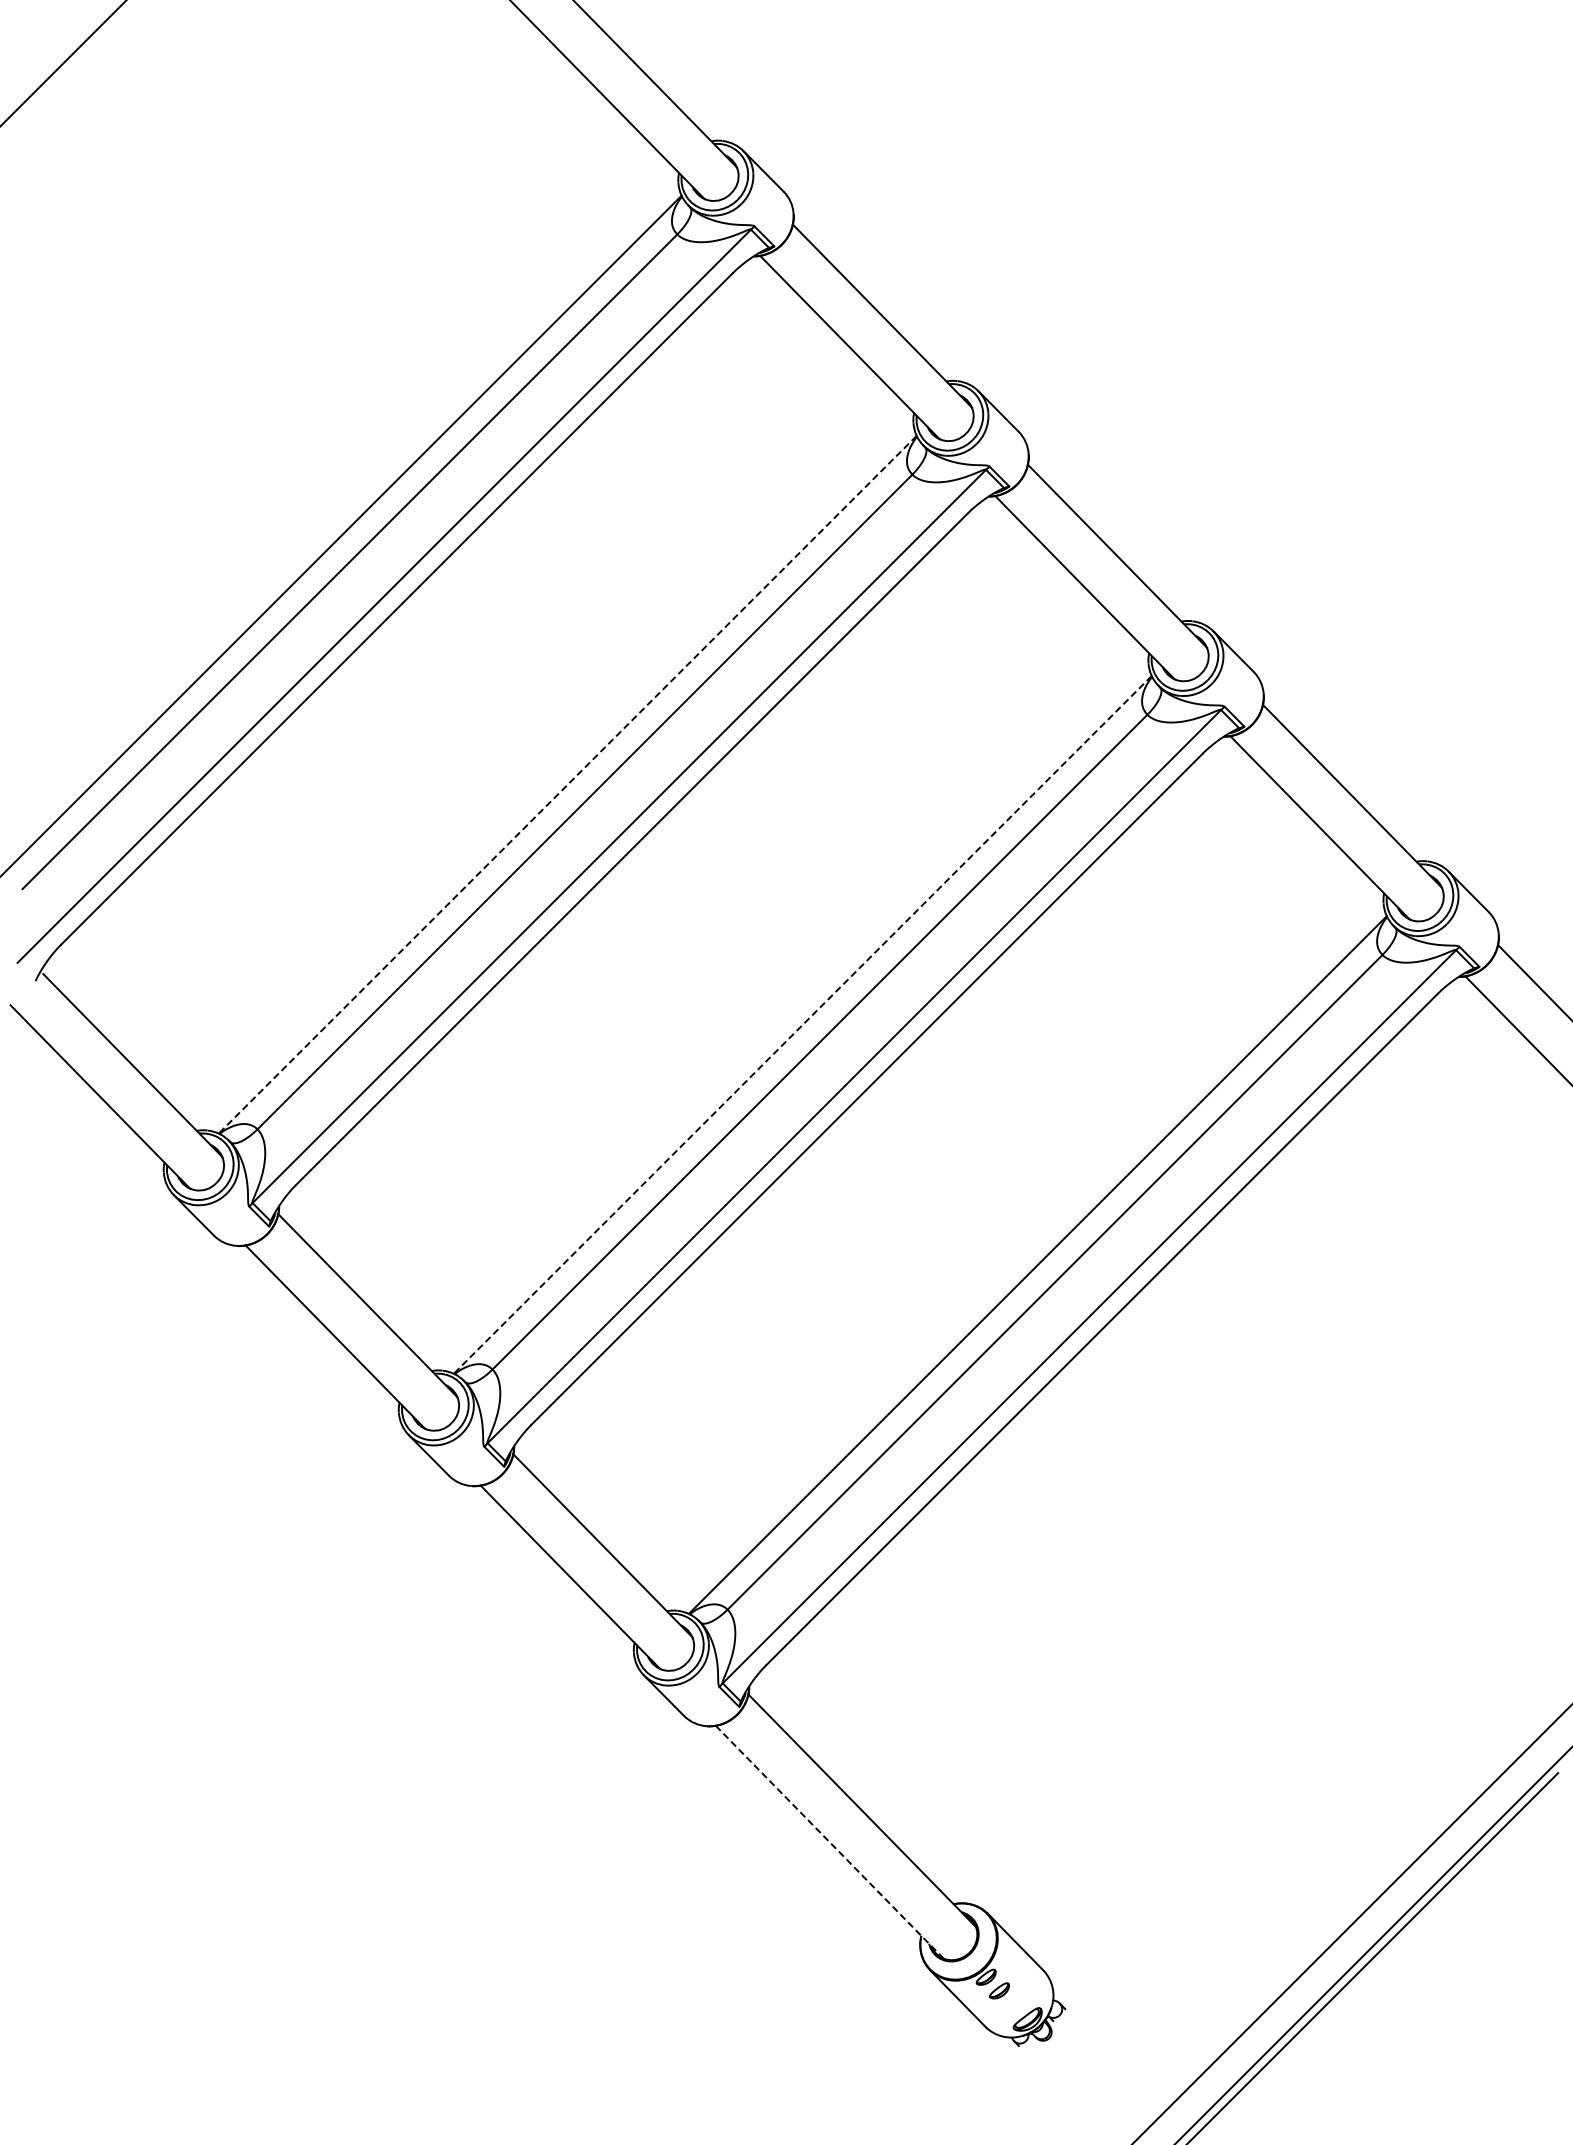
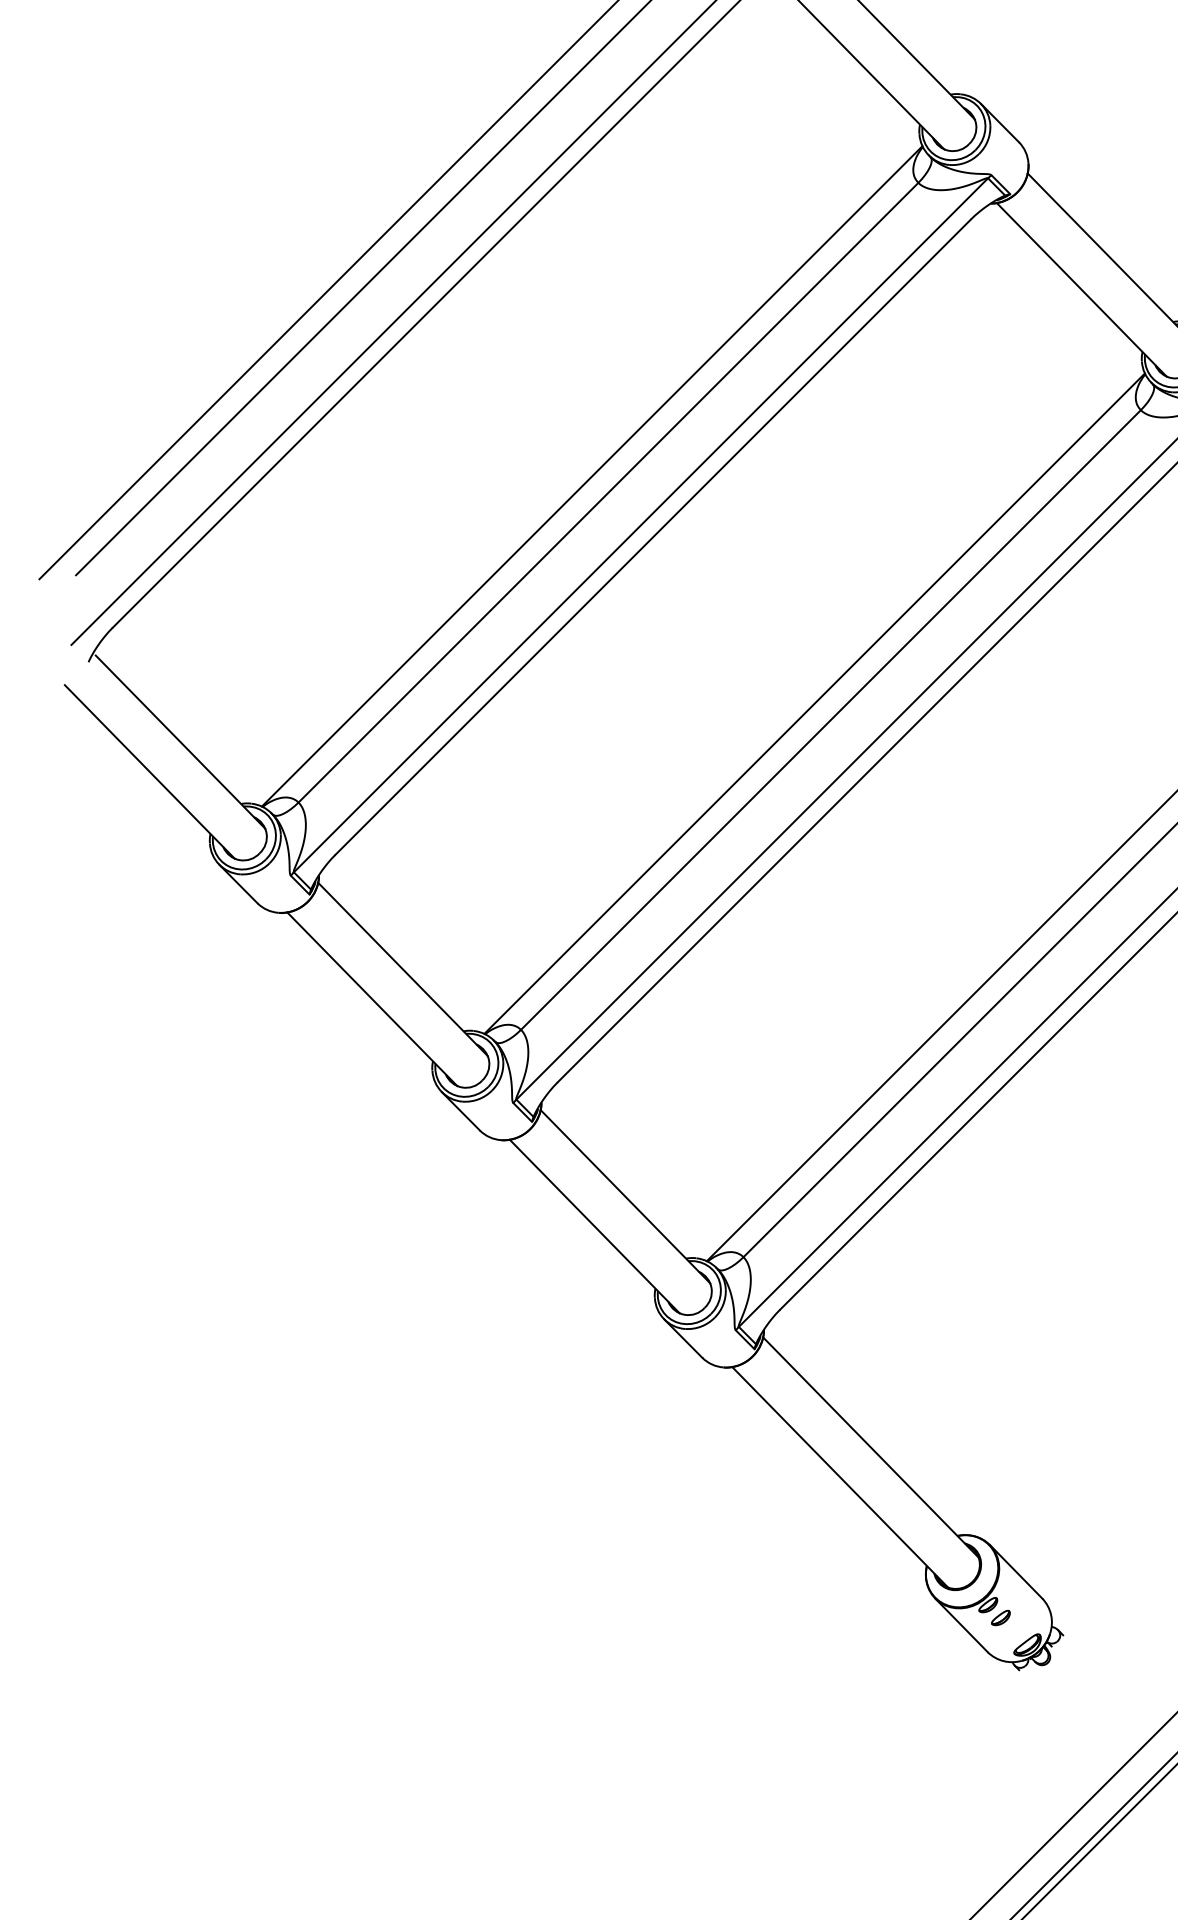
line: (567, 785) -> (591, 477), dashed -> solid
line: (802, 1025) -> (814, 704), dashed -> solid
line: (830, 1842) -> (840, 1477), dashed -> solid

